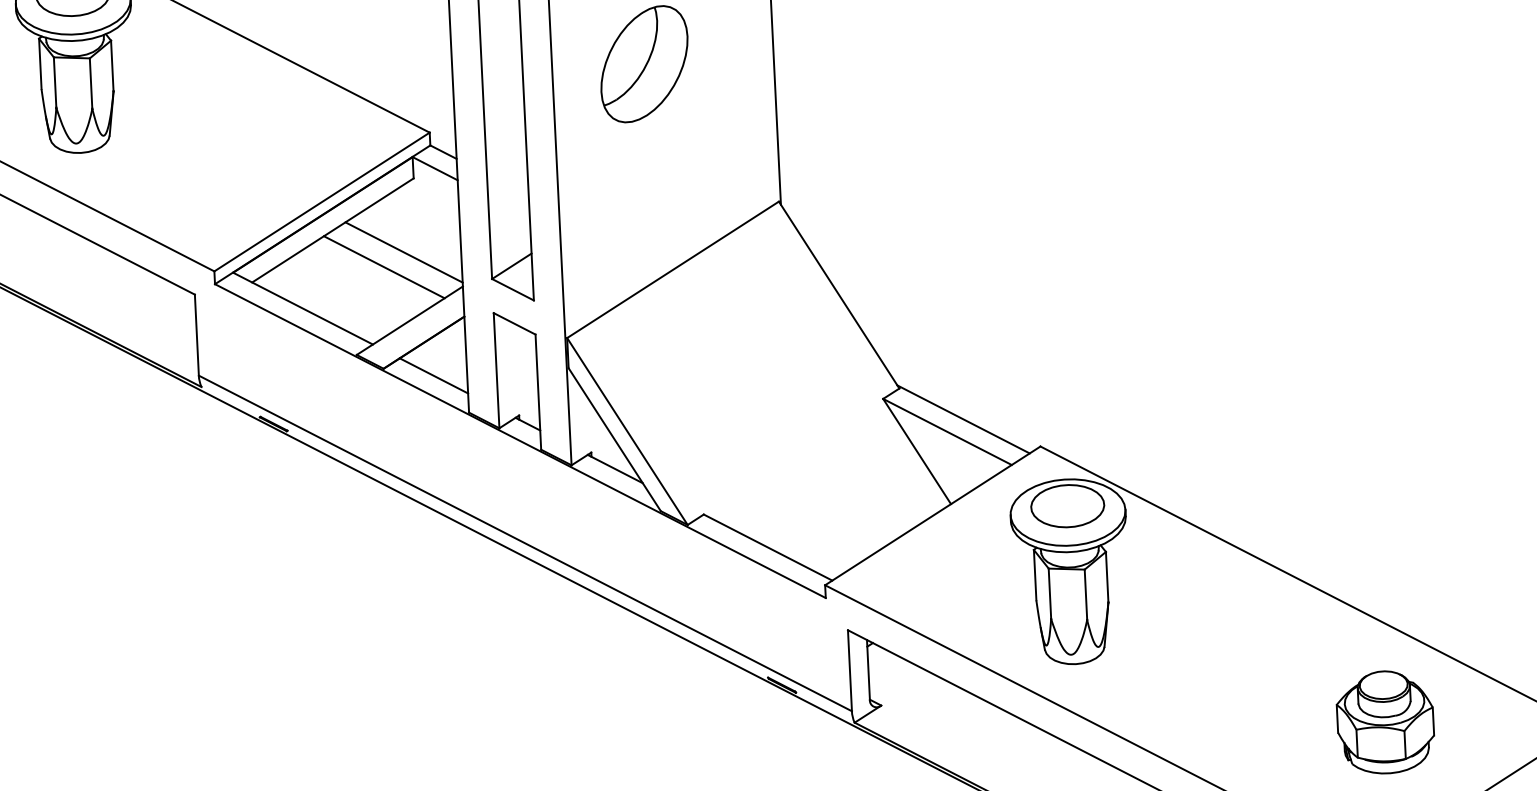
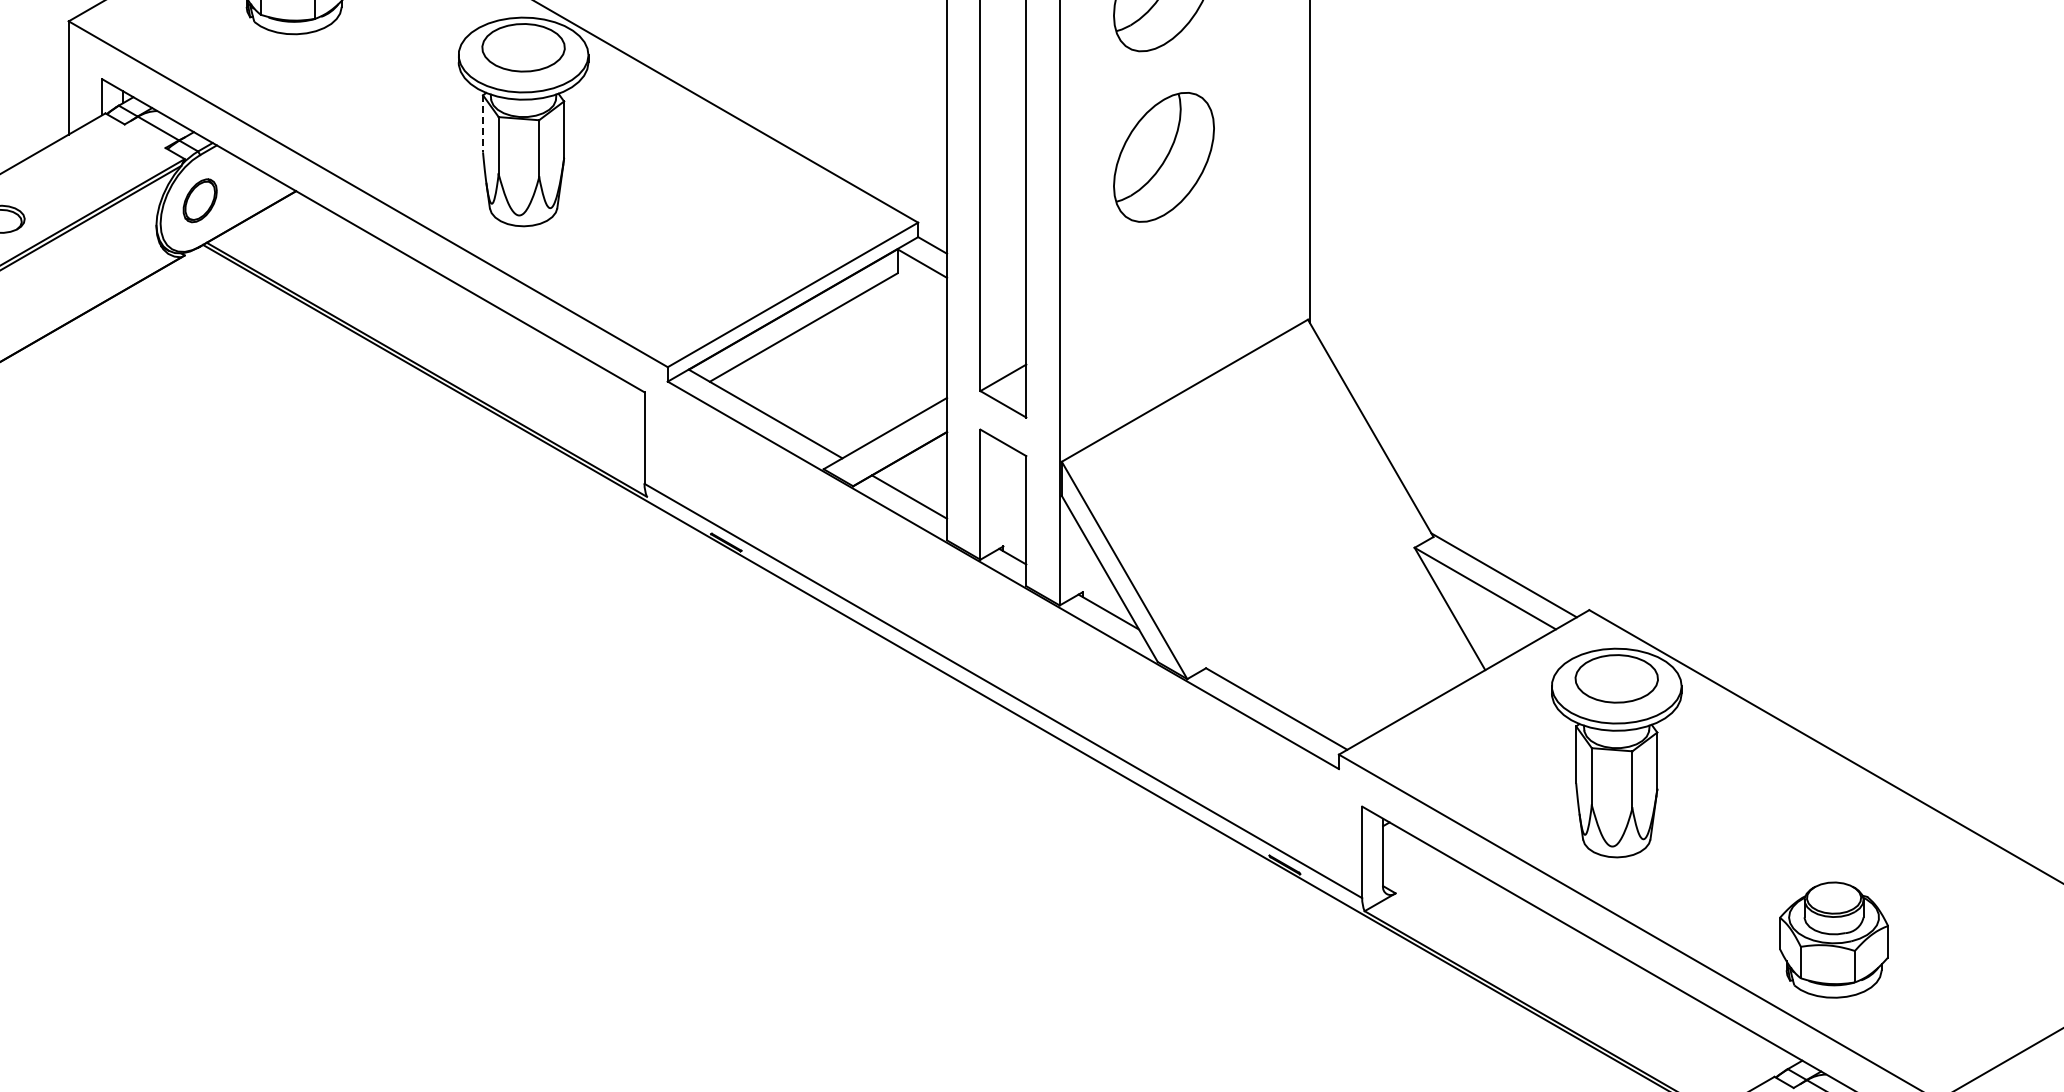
line: (40, 64) -> (483, 124), solid -> dashed
line: (403, 252) -> (882, 356), removed
line: (384, 266) -> (859, 371), removed
part: (1385, 721) -> (1833, 939), moved

